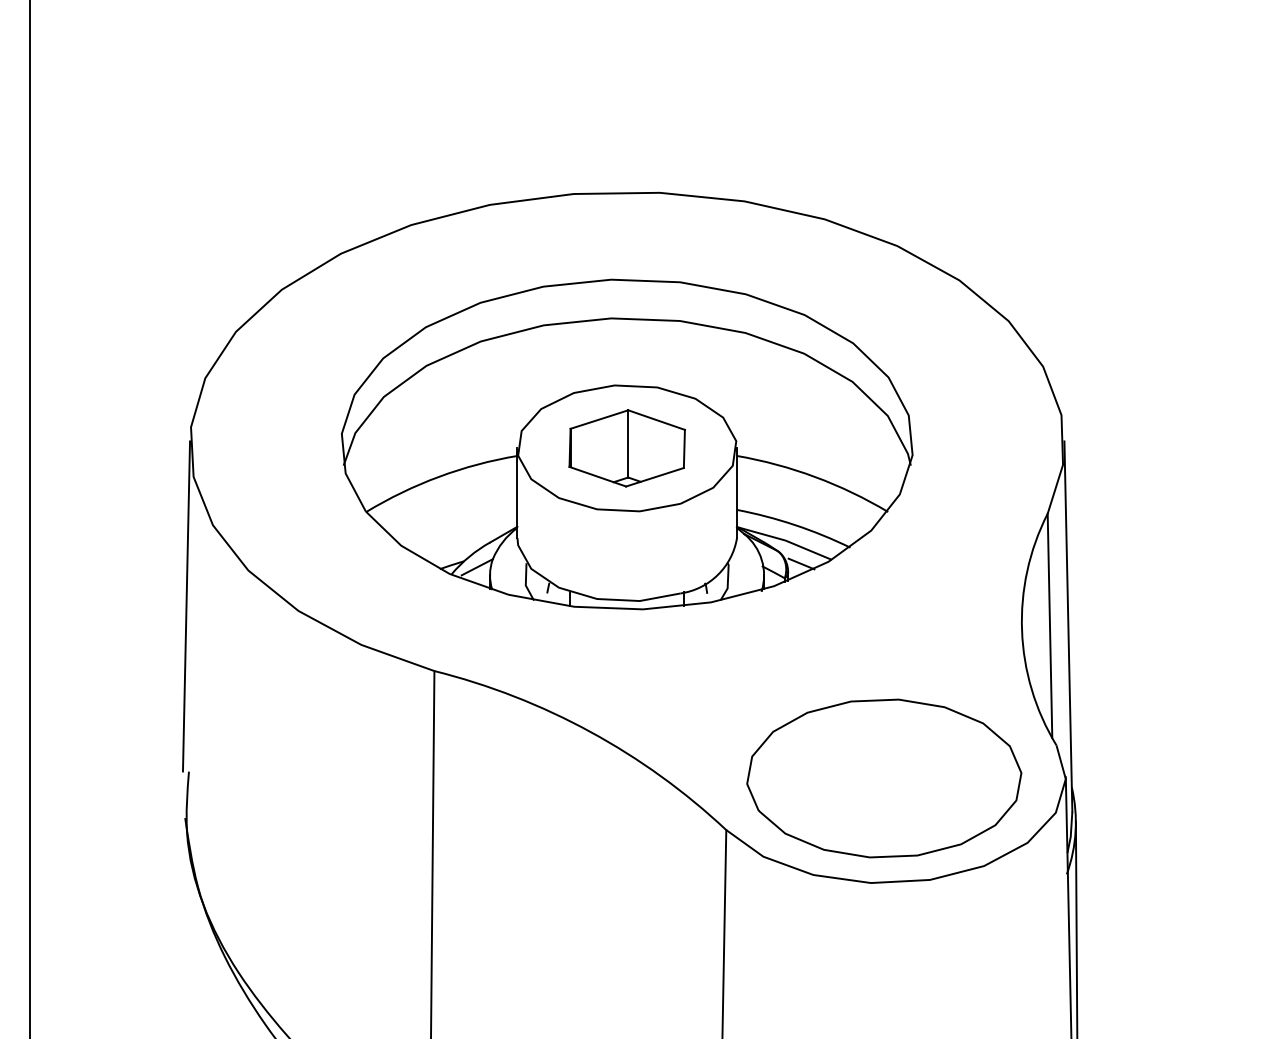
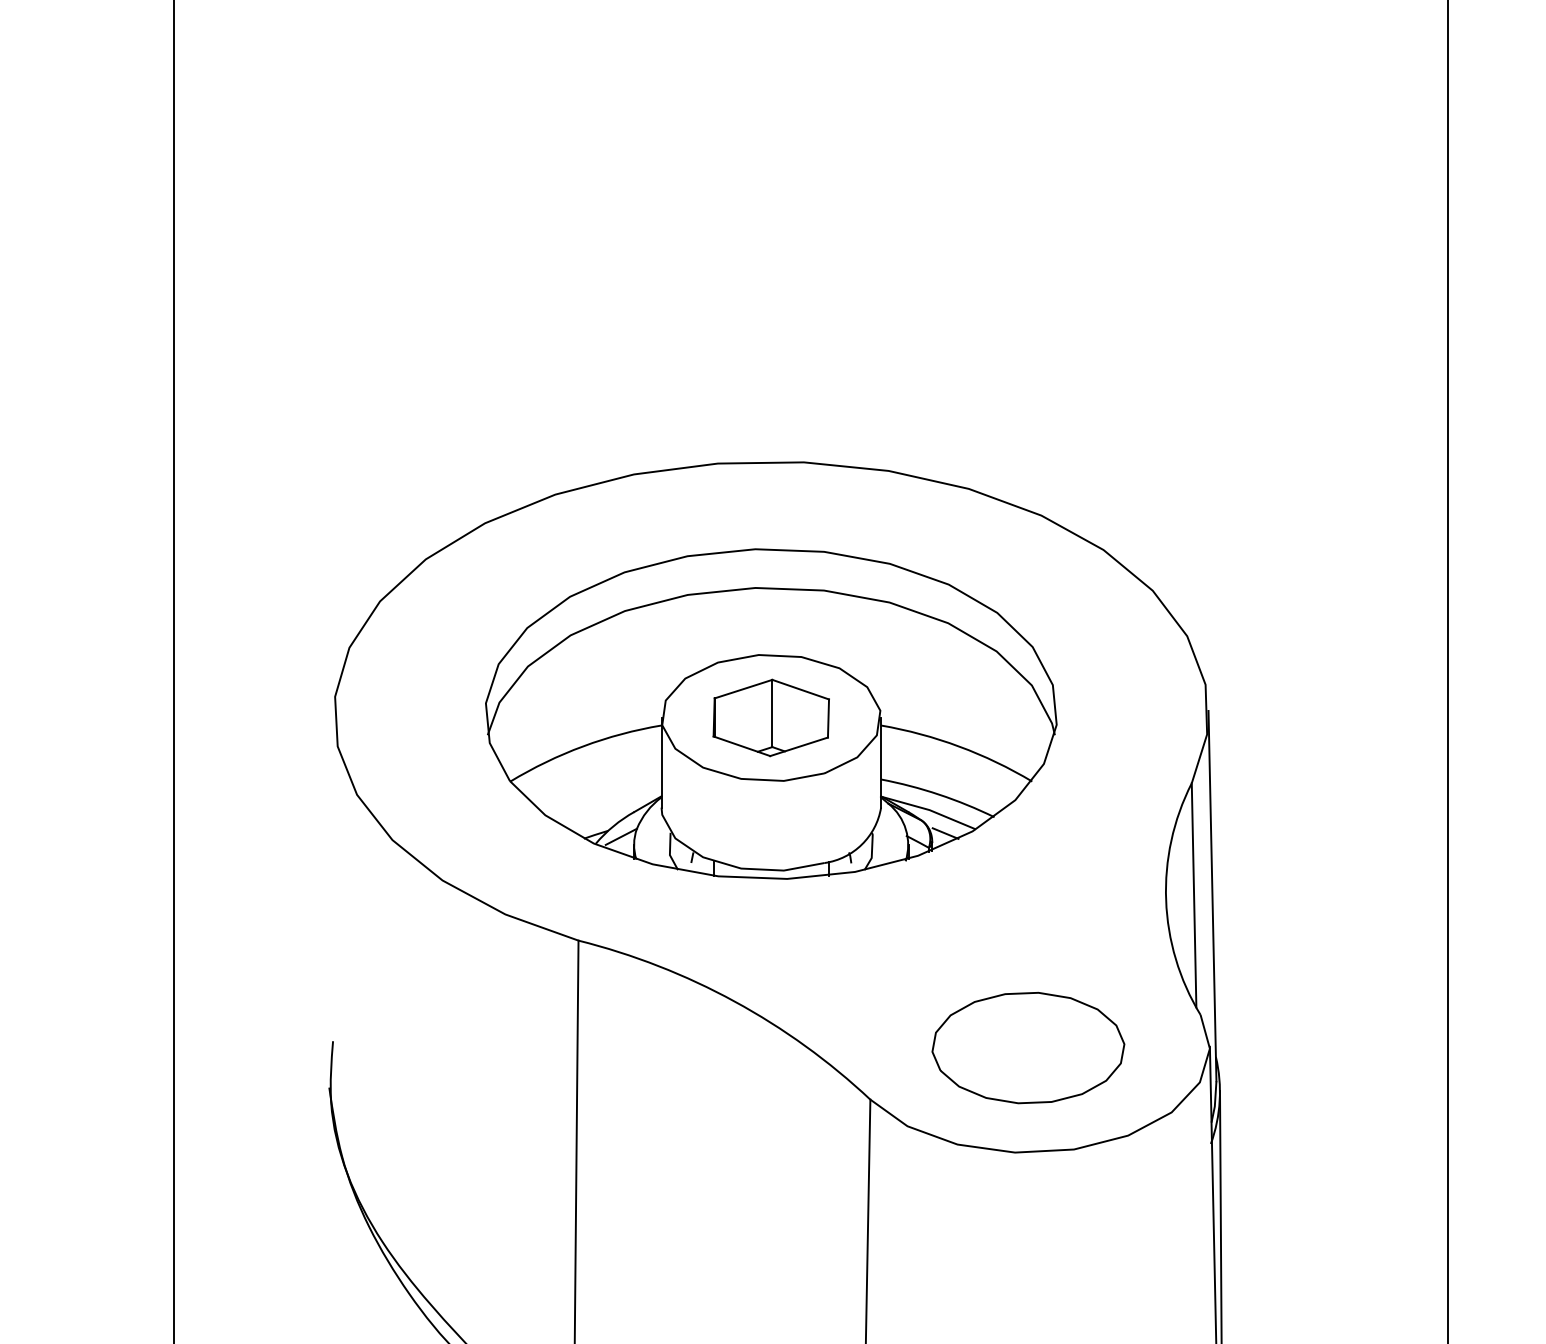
line: (186, 605) -> (330, 875), removed
part: (884, 777) -> (1028, 1047), size x0.7

